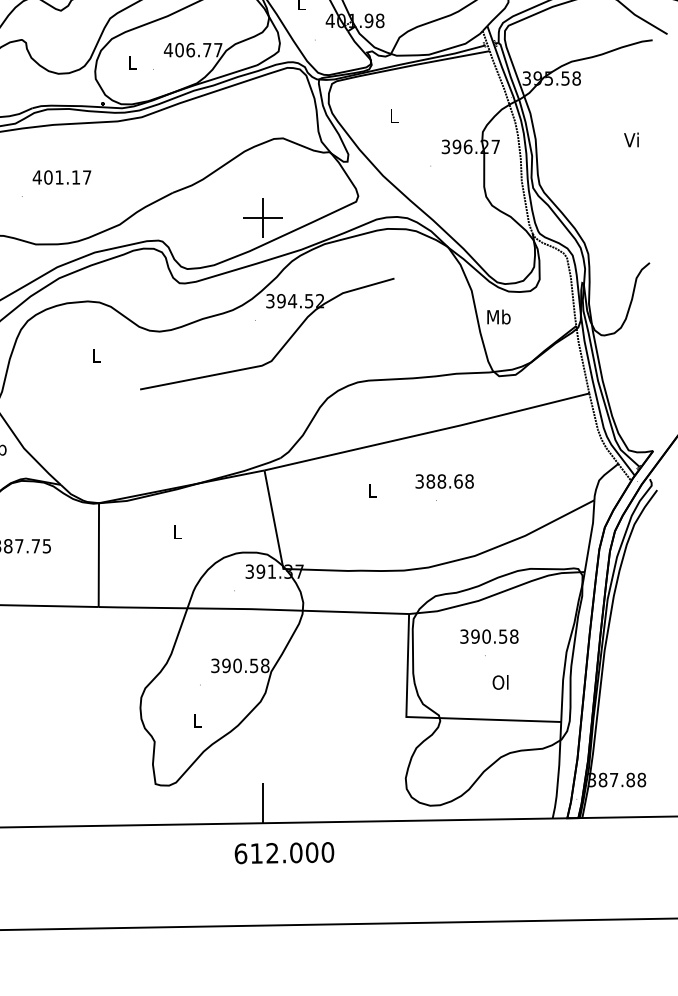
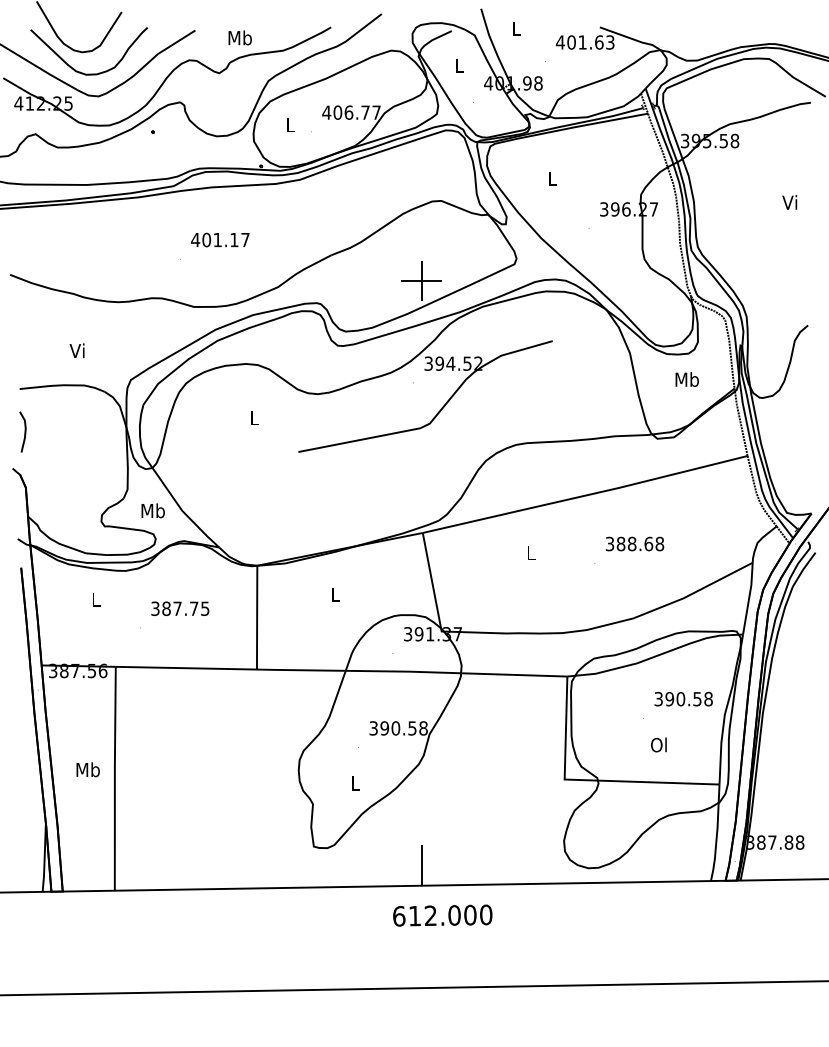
text: (498, 316) -> (686, 379), moved
text: (444, 480) -> (634, 543), moved
text: (489, 636) -> (683, 699), moved

